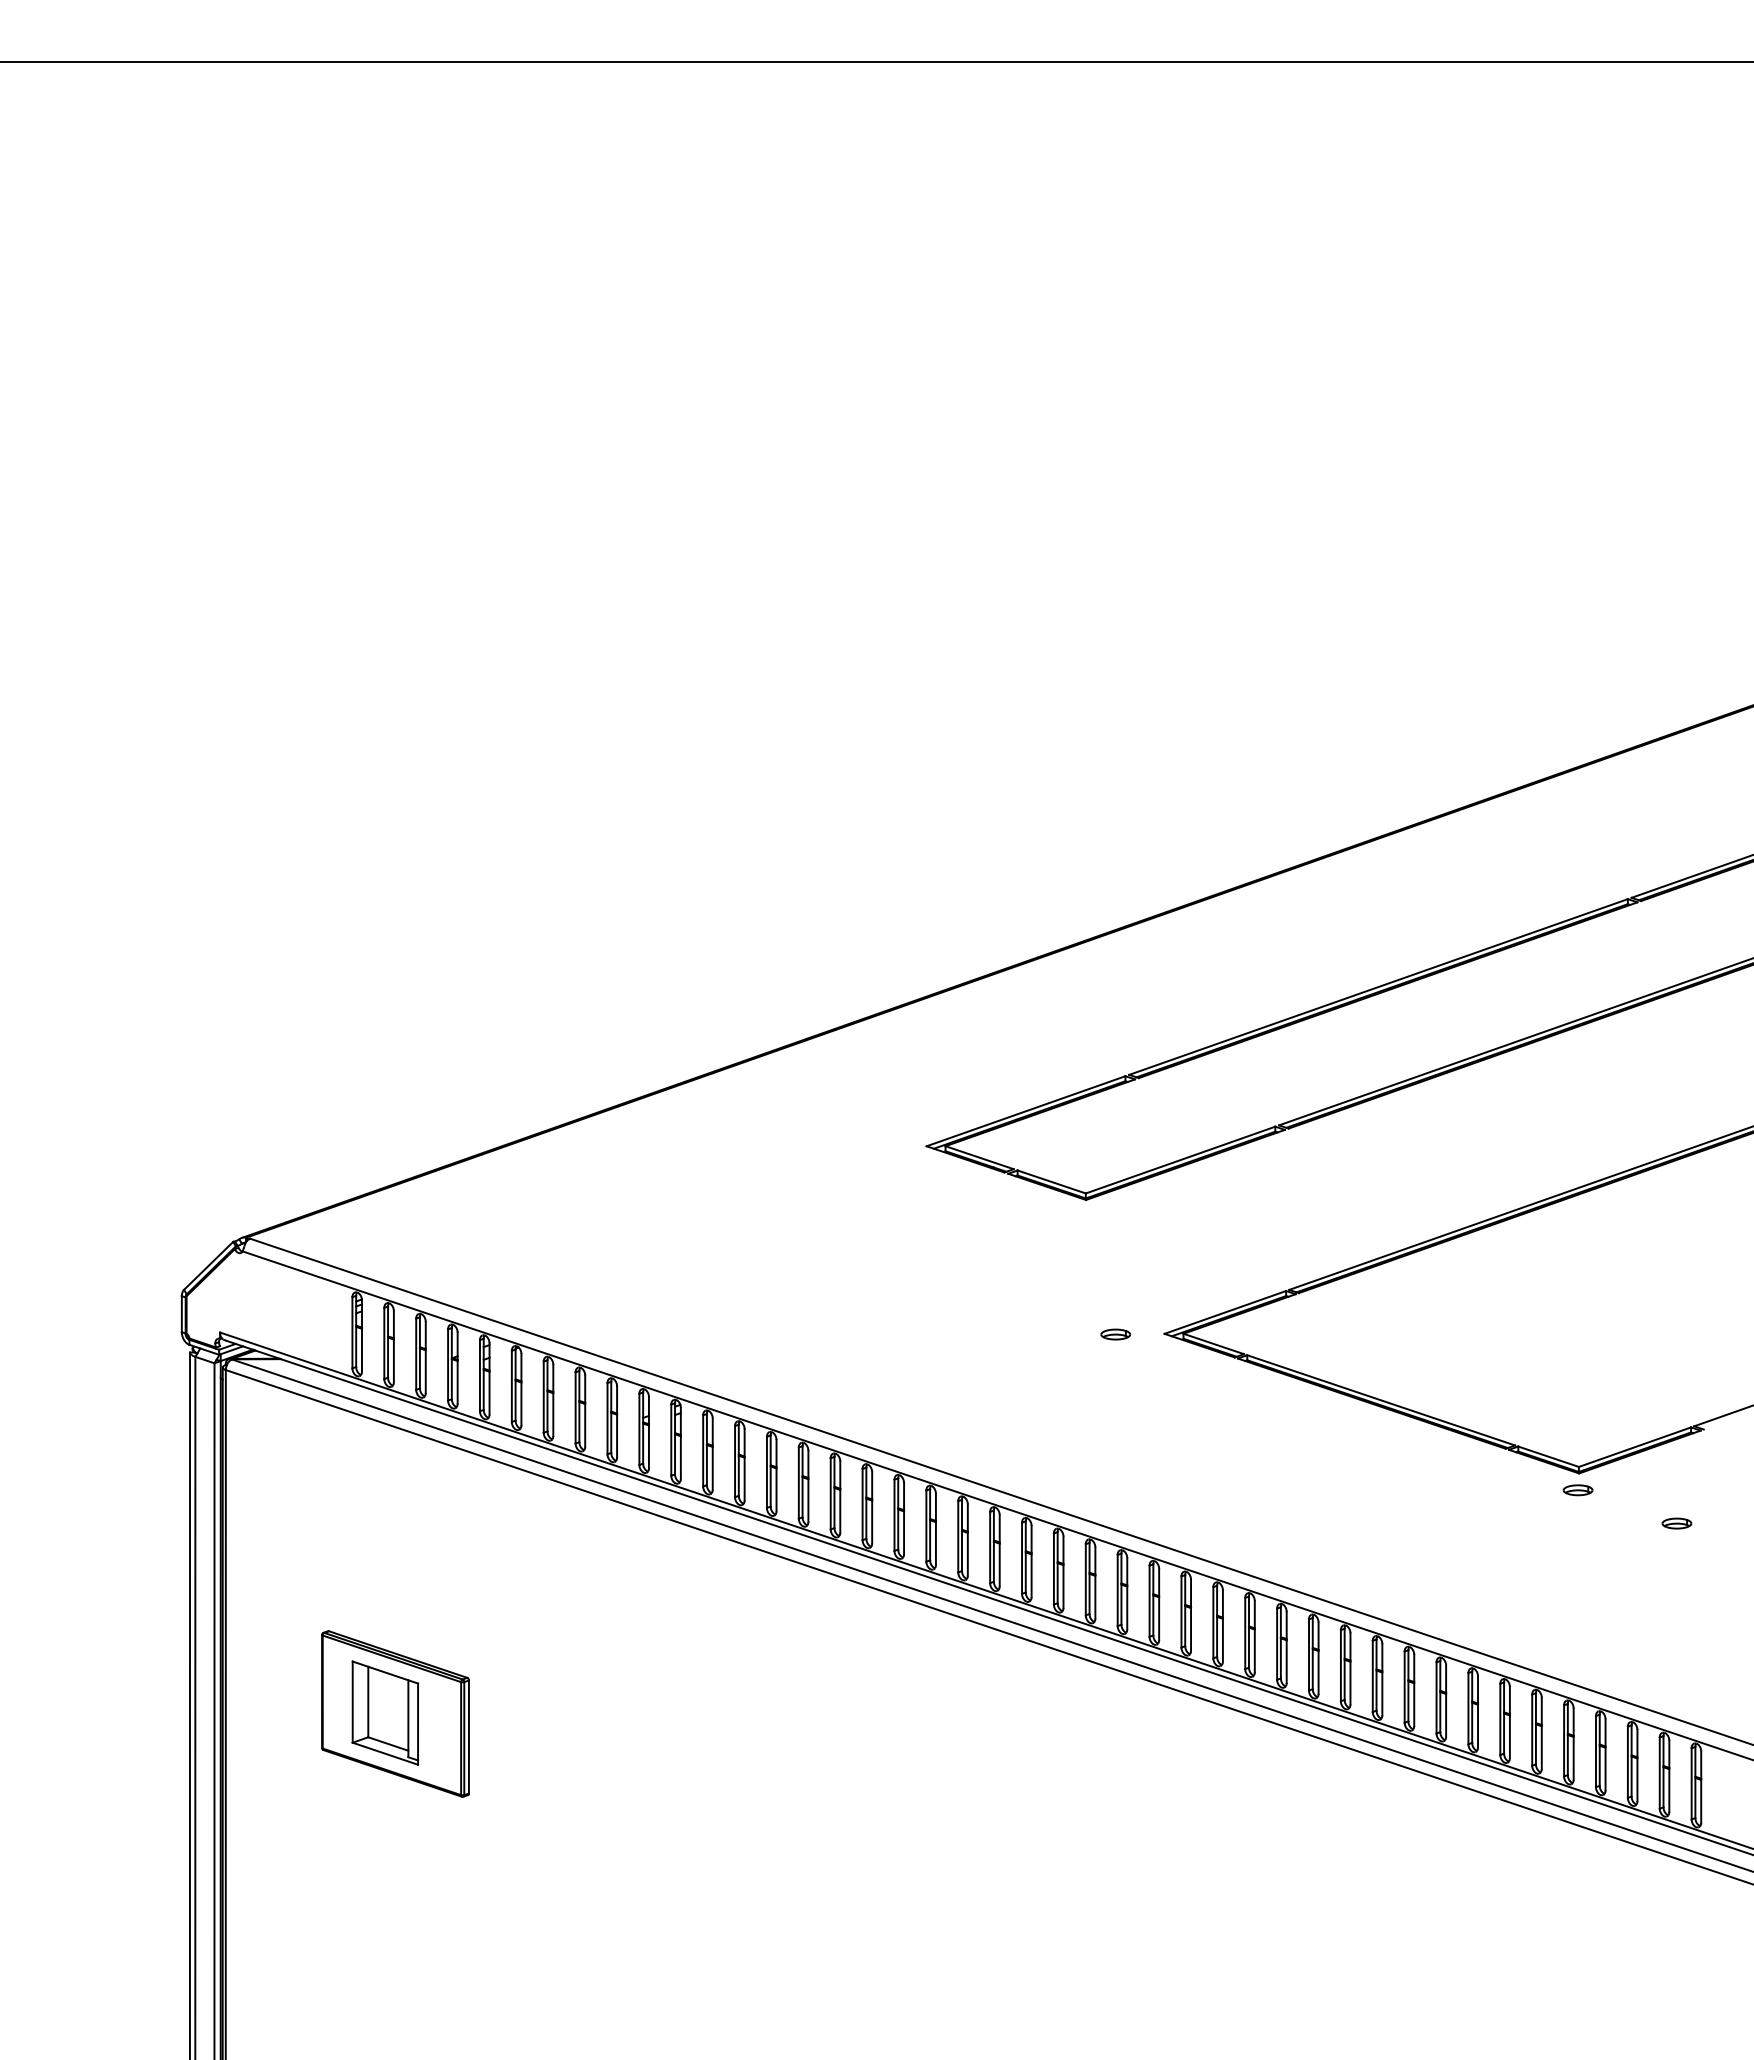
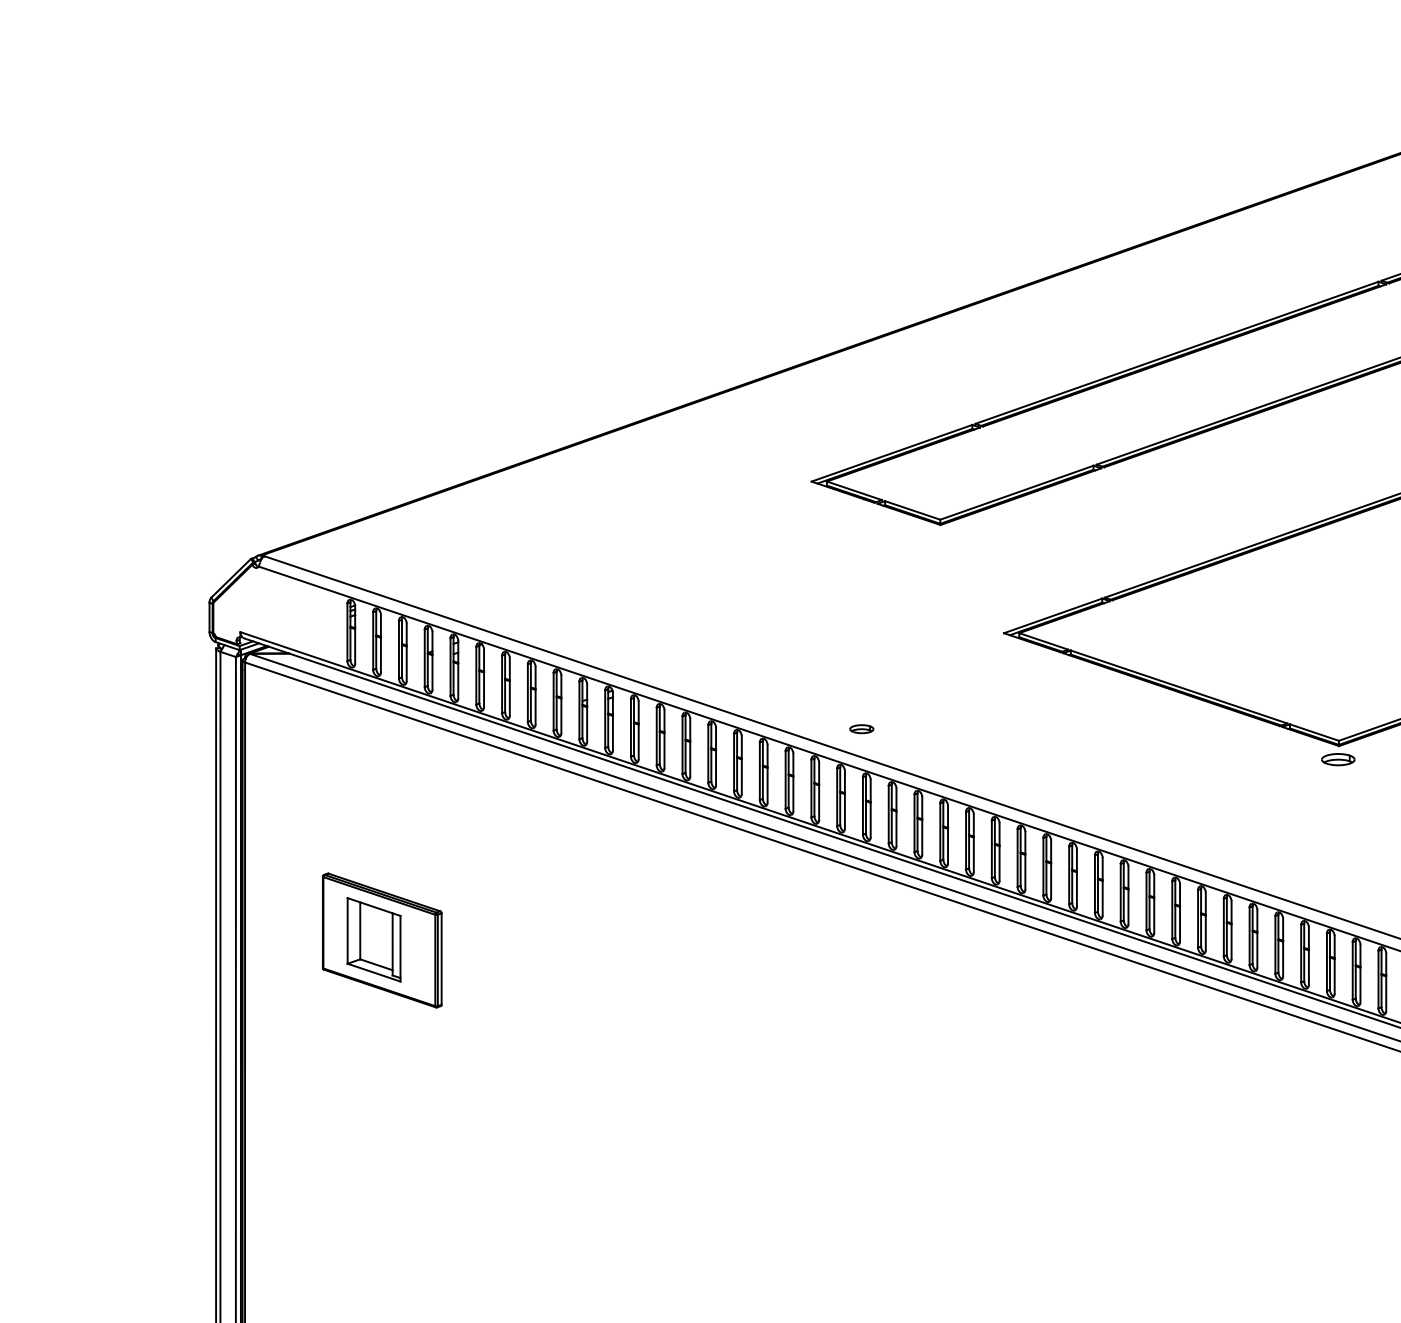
part: (1115, 1334) -> (861, 729), moved
part: (1577, 1490) -> (1337, 759), size x1.4

